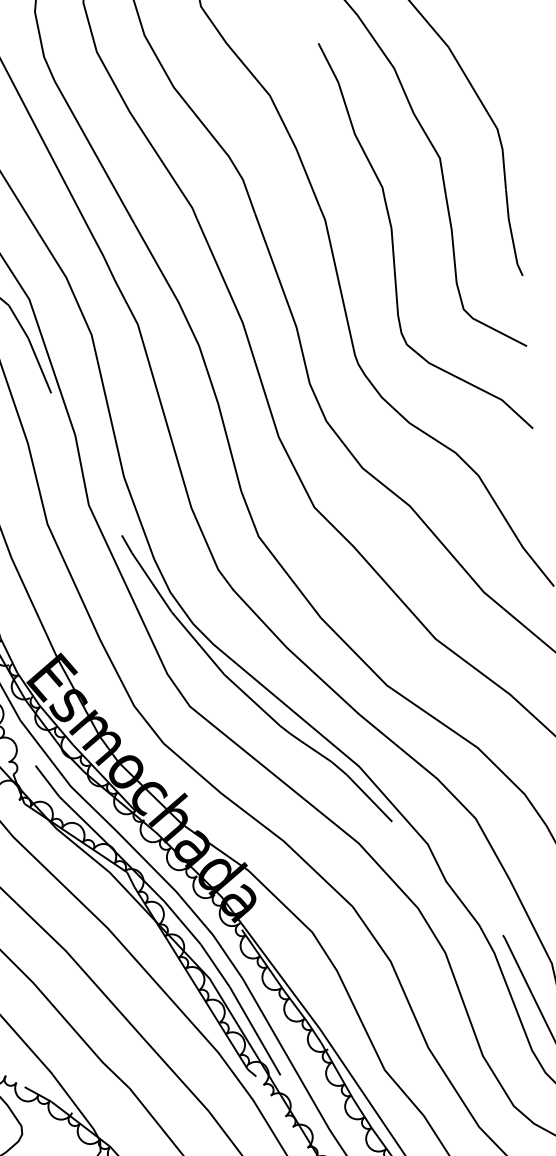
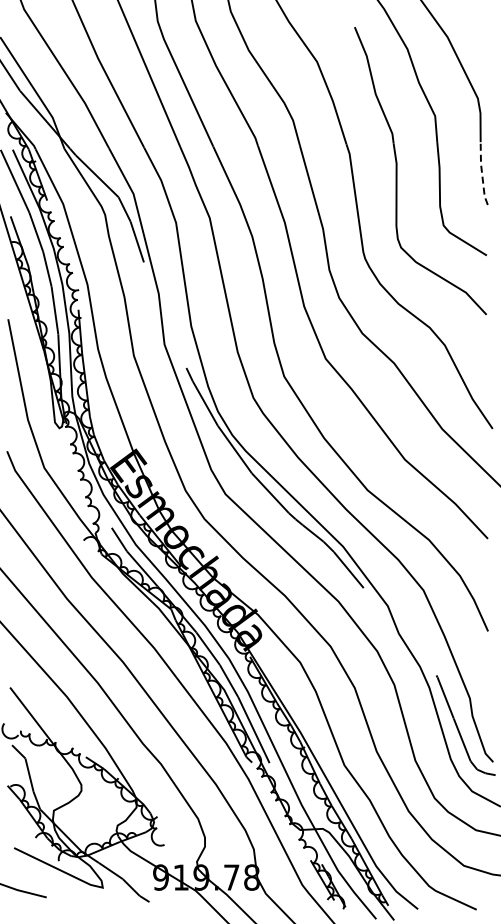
line: (511, 232) -> (482, 173), solid -> dashed

